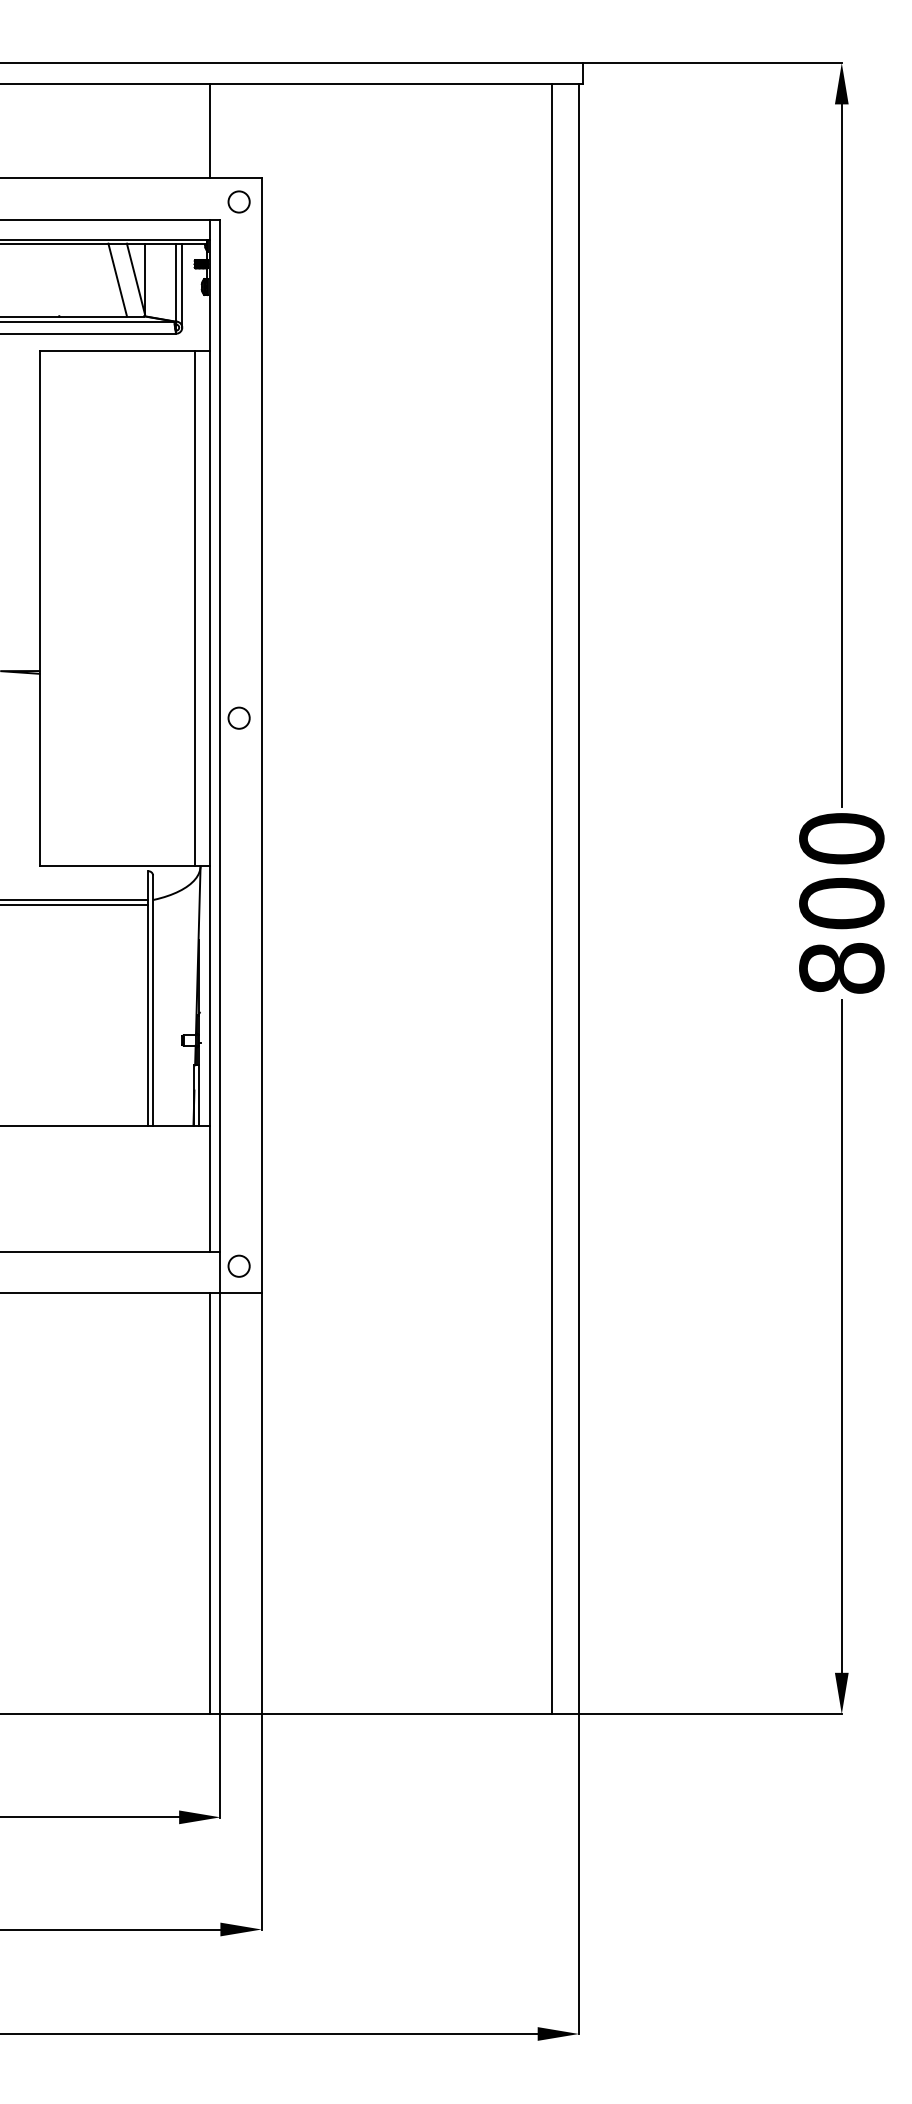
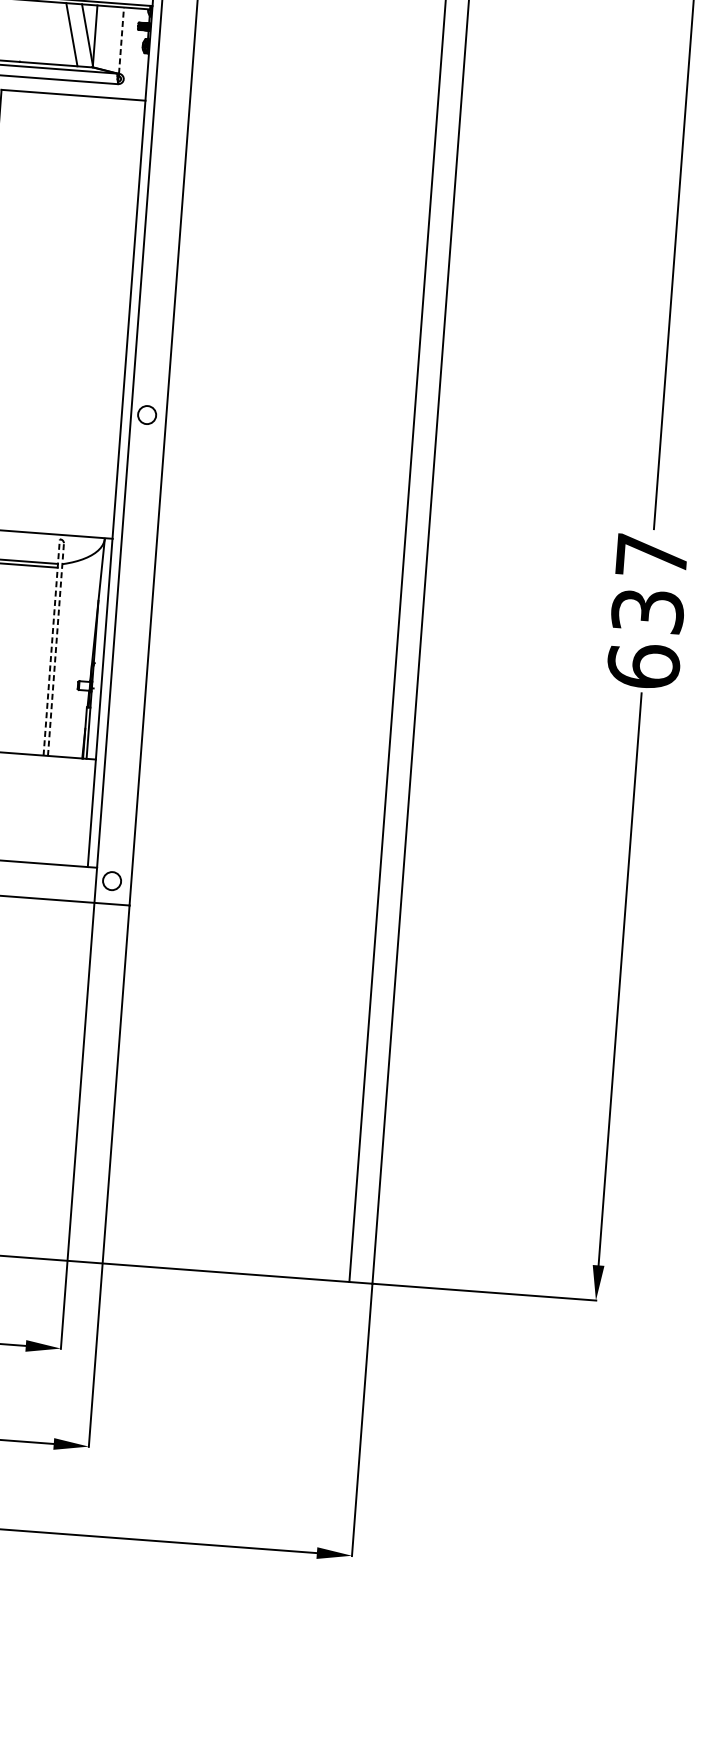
line: (176, 282) -> (121, 40), solid -> dashed
line: (182, 285) -> (126, 43), removed
line: (195, 607) -> (117, 318), removed
text: (841, 903) -> (647, 611), 800 -> 637
line: (147, 997) -> (51, 646), solid -> dashed
line: (153, 999) -> (56, 648), solid -> dashed
line: (209, 1503) -> (71, 1080), removed

